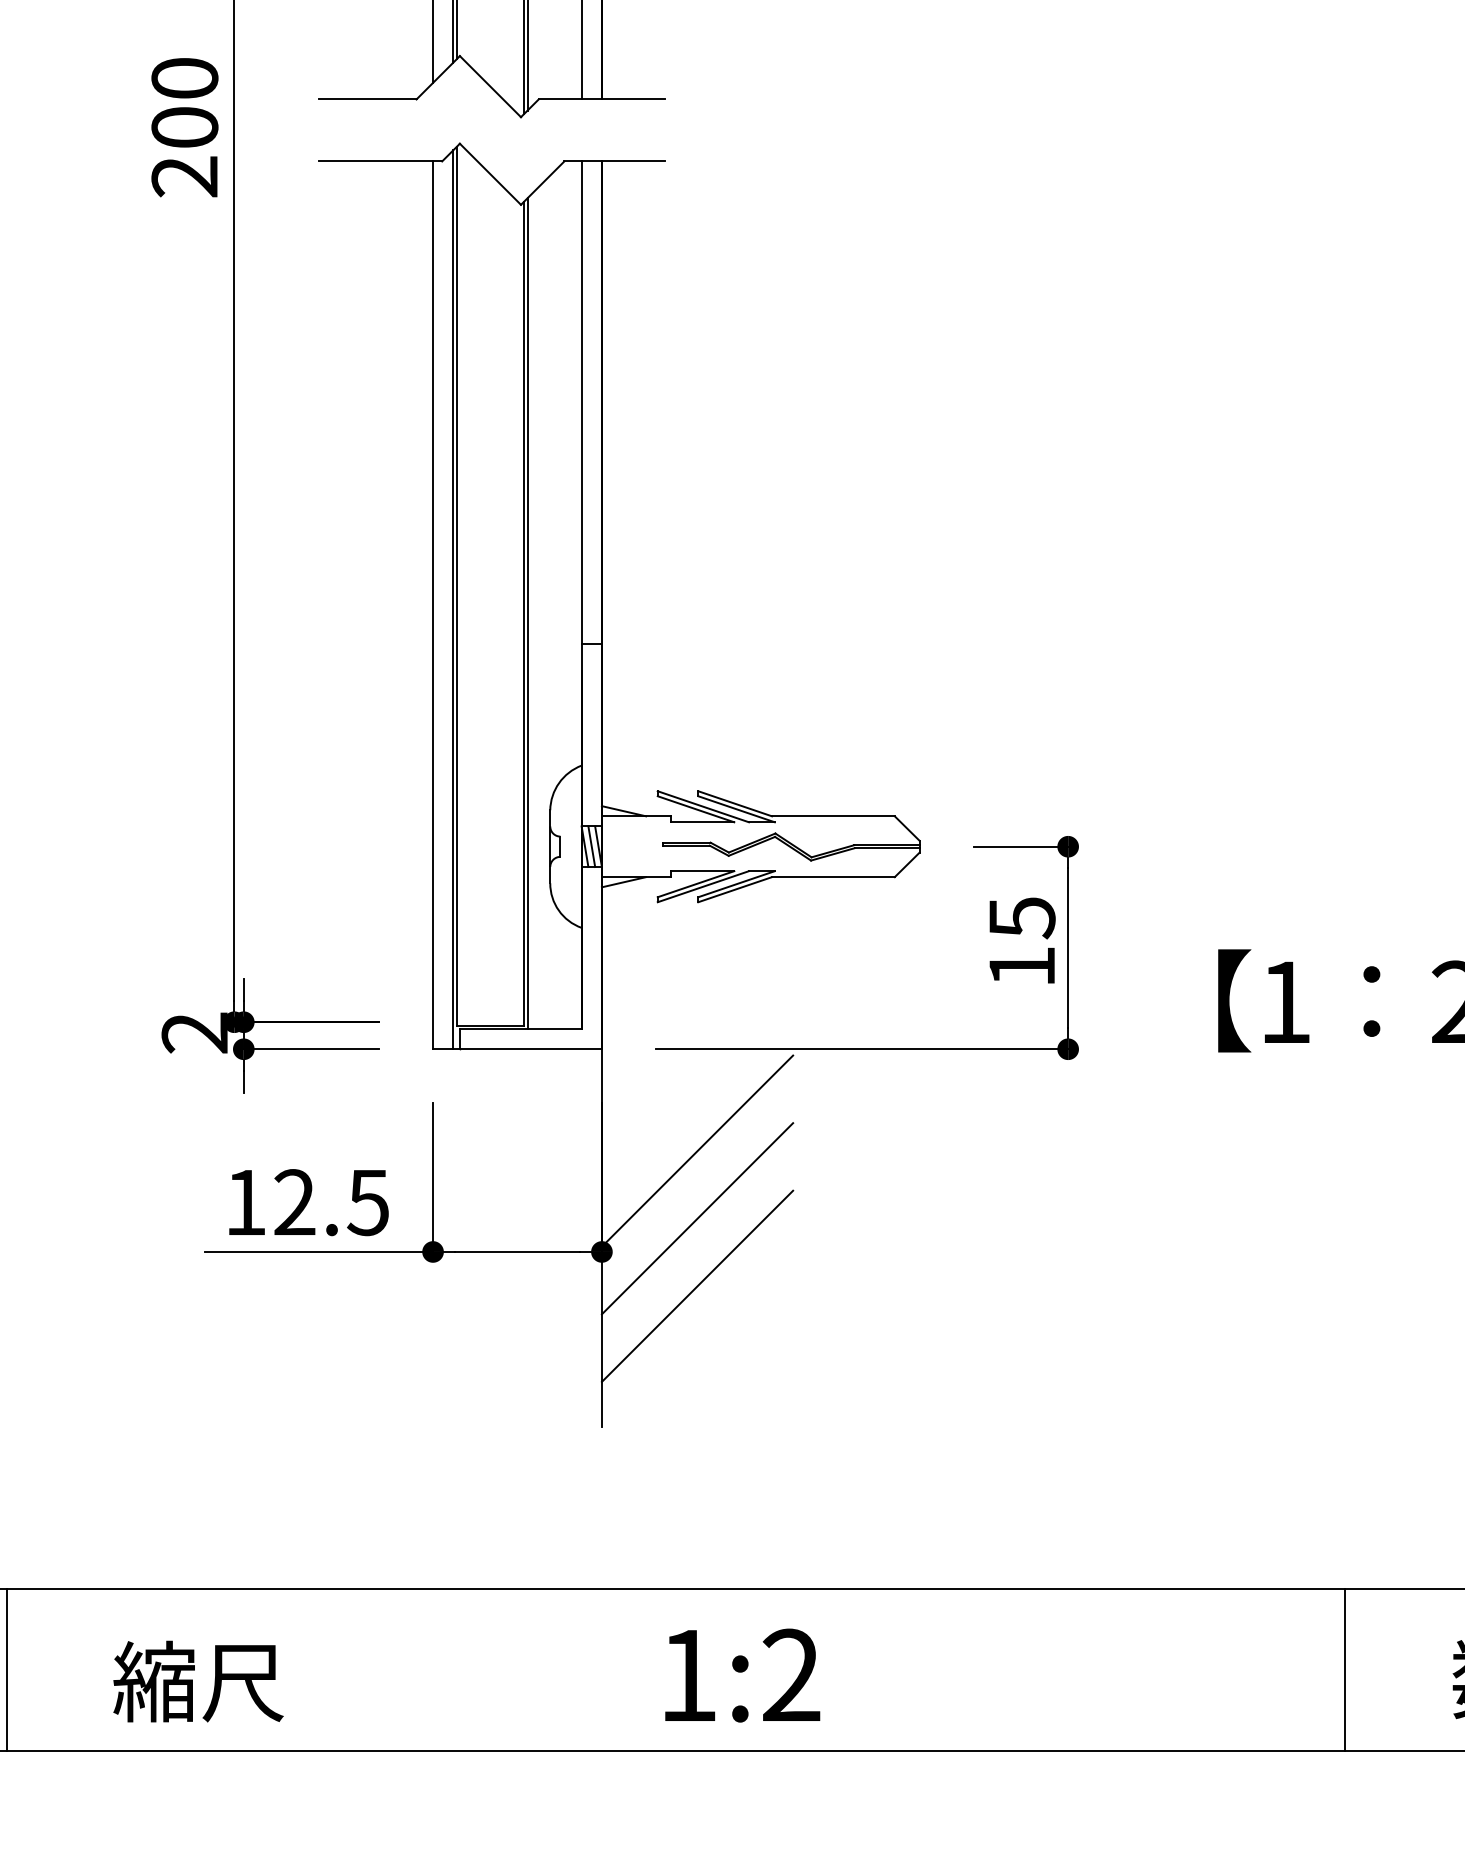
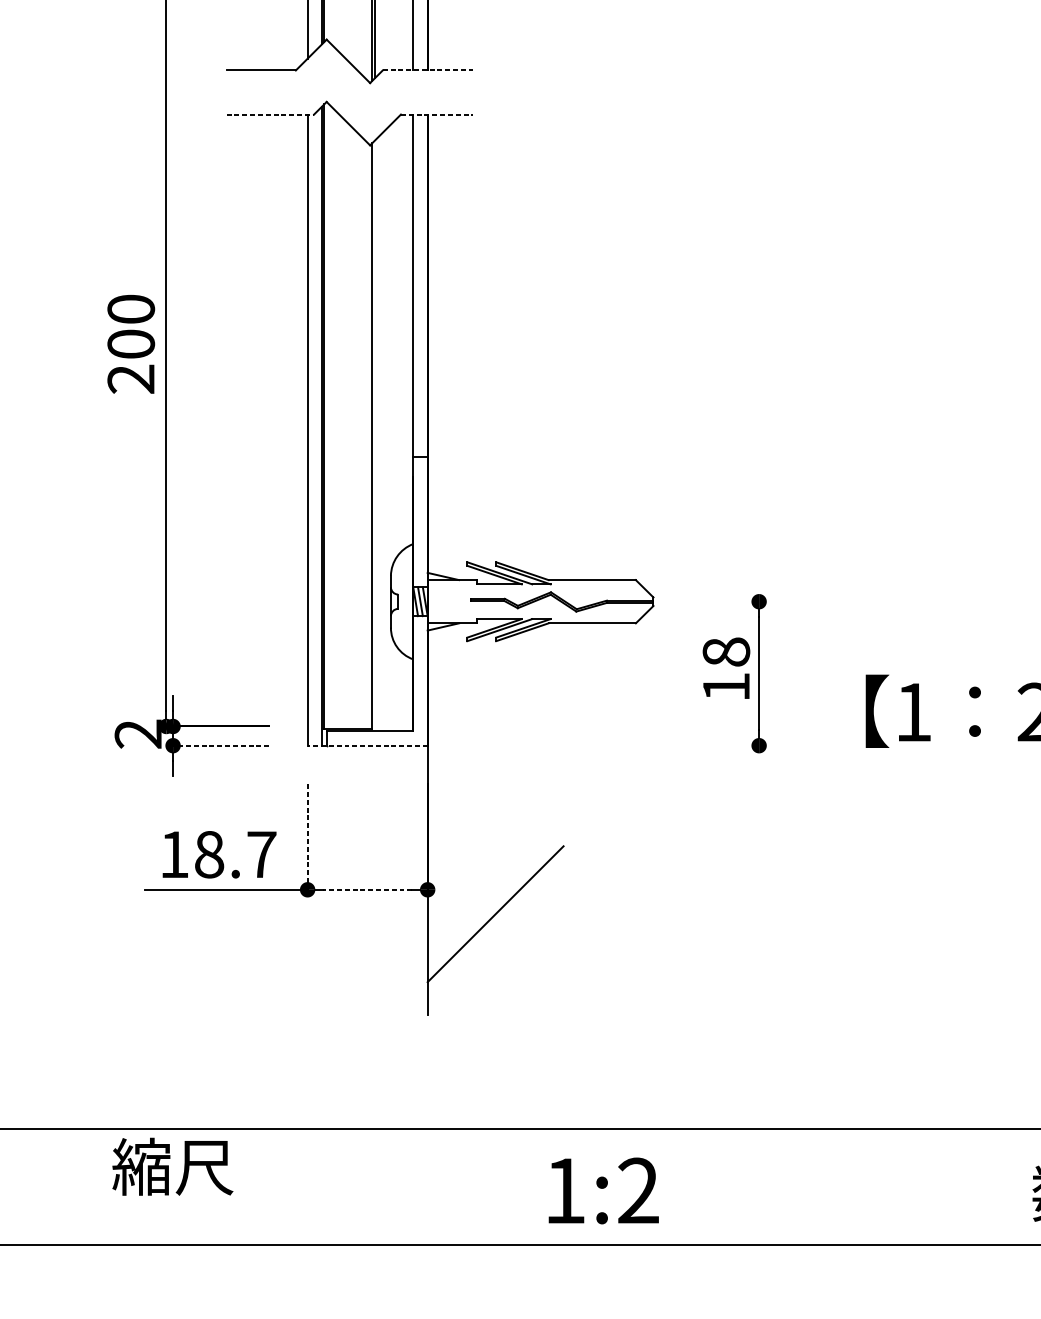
line: (602, 99) -> (428, 70), solid -> dashed
text: (184, 127) -> (130, 344), moved
line: (380, 161) -> (270, 114), solid -> dashed
line: (615, 161) -> (437, 114), solid -> dashed
line: (527, 613) -> (374, 435), removed
line: (1020, 846) -> (725, 601), removed
text: (1021, 918) -> (725, 652), 15 -> 18
line: (311, 1049) -> (221, 745), solid -> dashed
line: (516, 1049) -> (366, 745), solid -> dashed
line: (862, 1049) -> (612, 745), removed
line: (697, 1150) -> (495, 817), removed
line: (433, 1178) -> (307, 837), solid -> dashed
text: (331, 1202) -> (235, 854), 12.5 -> 18.7
line: (697, 1218) -> (495, 866), removed
line: (517, 1251) -> (367, 889), solid -> dashed
line: (6, 1670) -> (4, 1187), removed
line: (1345, 1670) -> (956, 1187), removed
text: (742, 1675) -> (603, 1190), moved
text: (198, 1681) -> (172, 1166), moved

